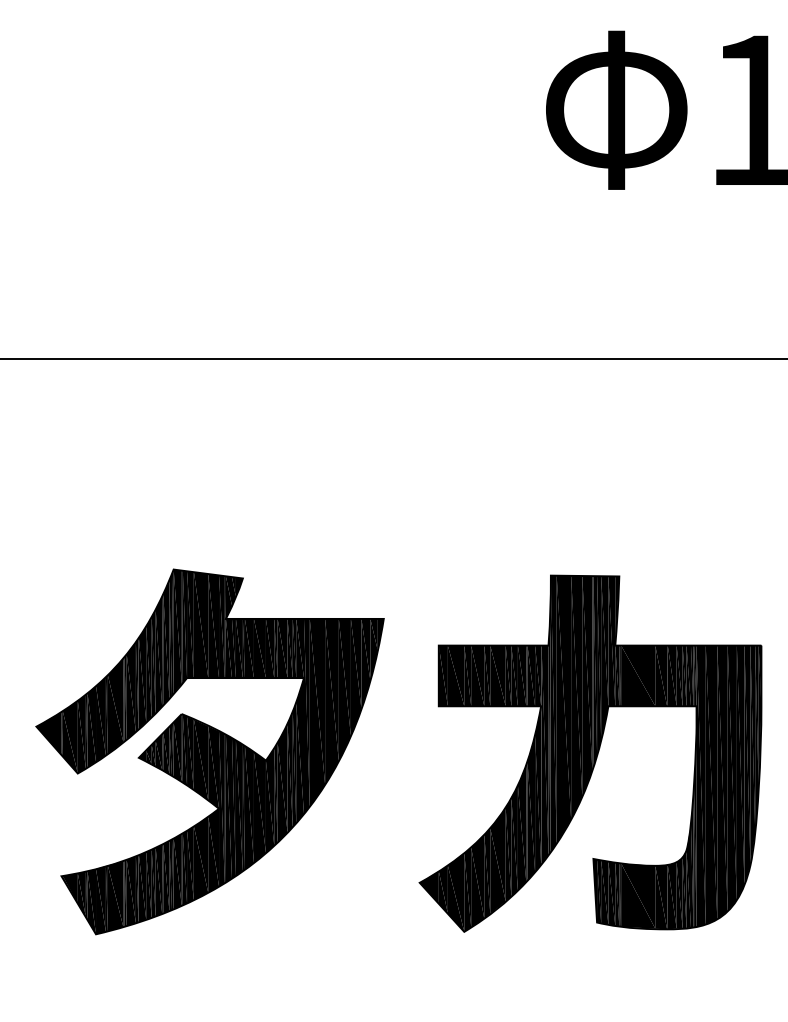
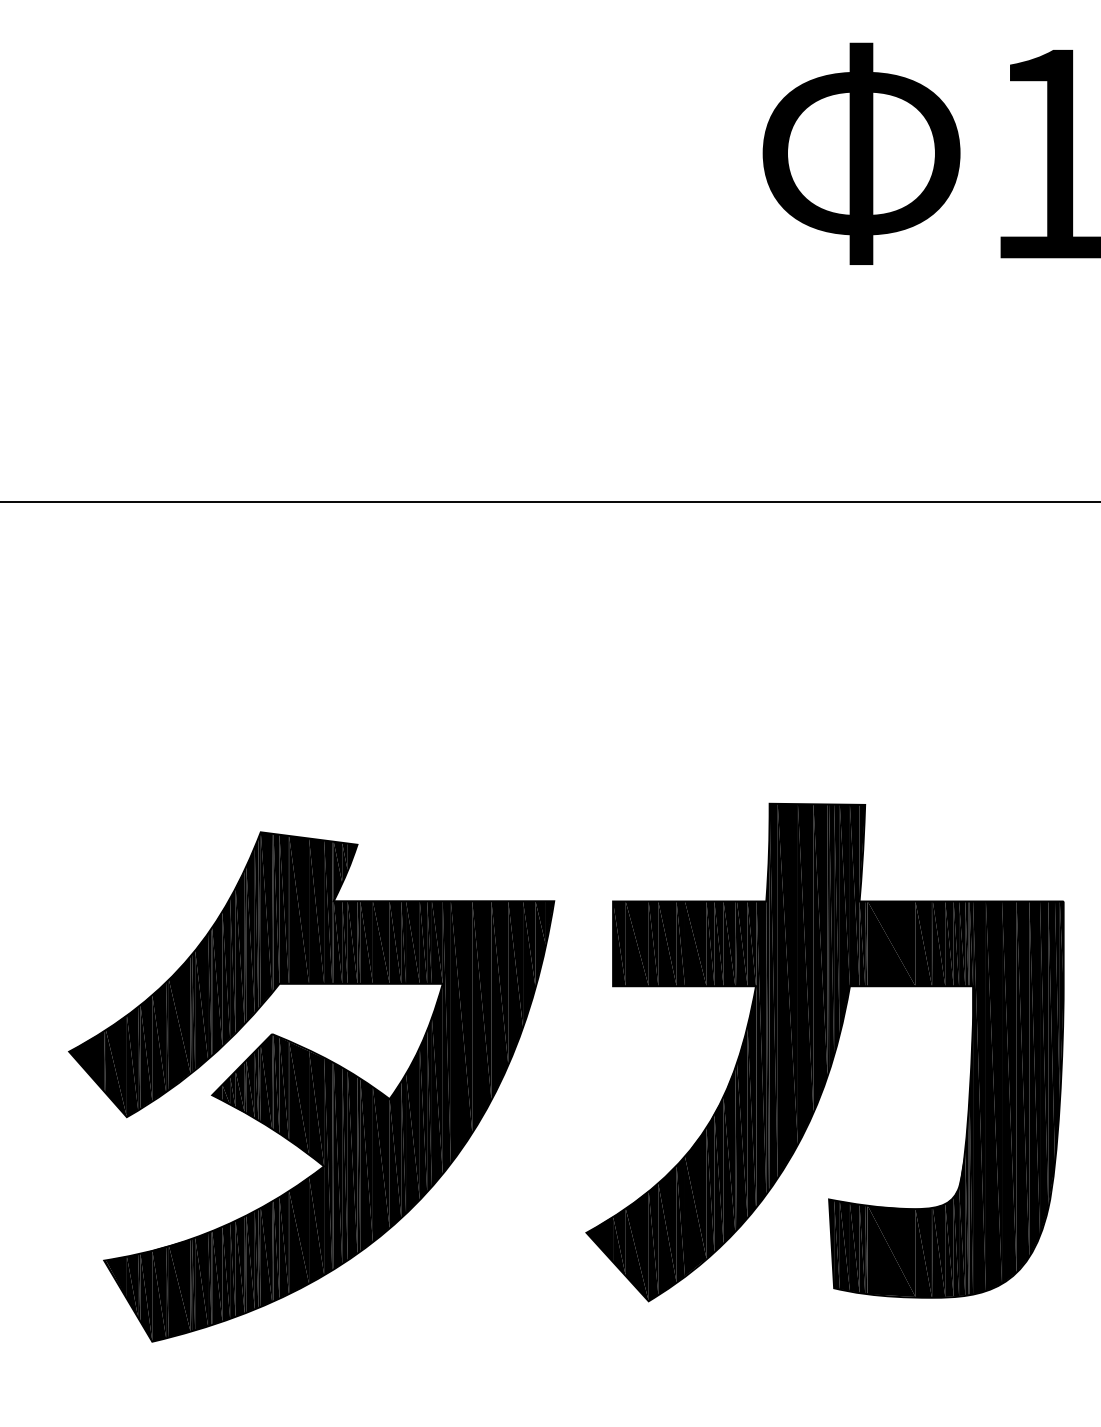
part: (209, 751) -> (311, 1086), moved

